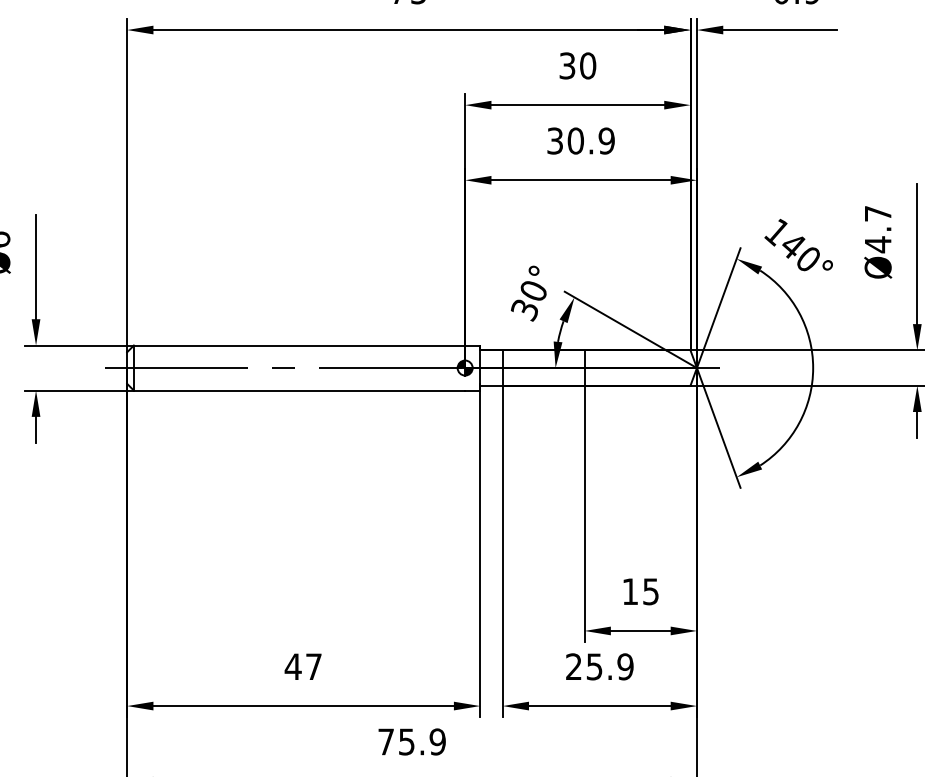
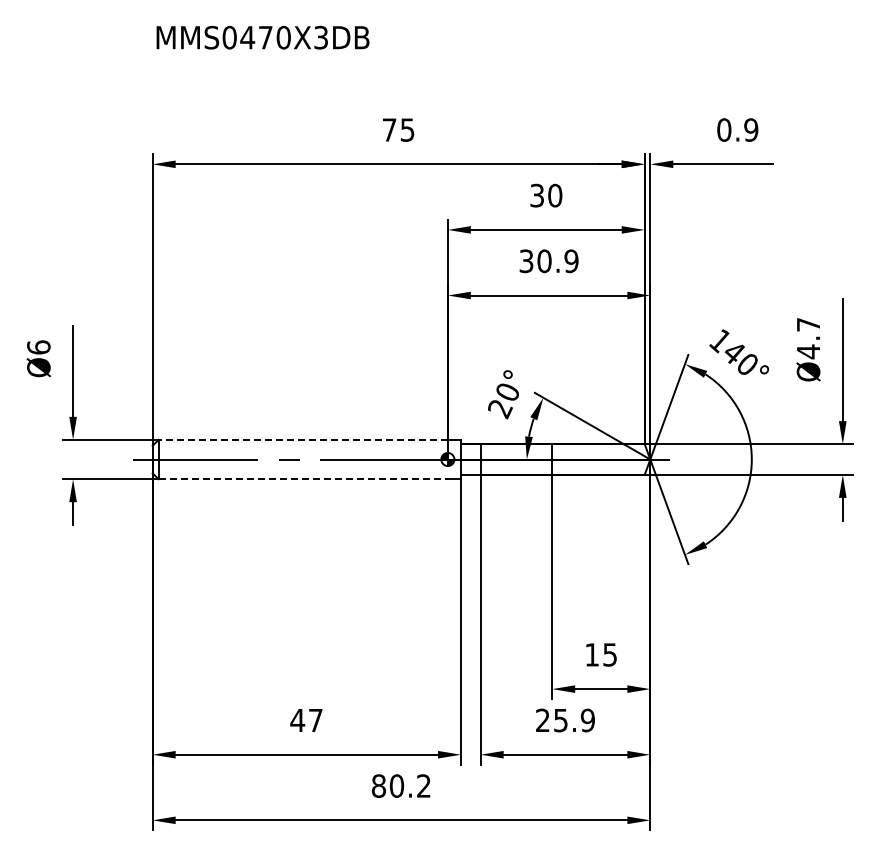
text: (524, 310) -> (499, 409), 30° -> 20°
line: (299, 345) -> (303, 439), solid -> dashed
line: (299, 390) -> (303, 479), solid -> dashed
text: (412, 741) -> (401, 785), 75.9 -> 80.2

